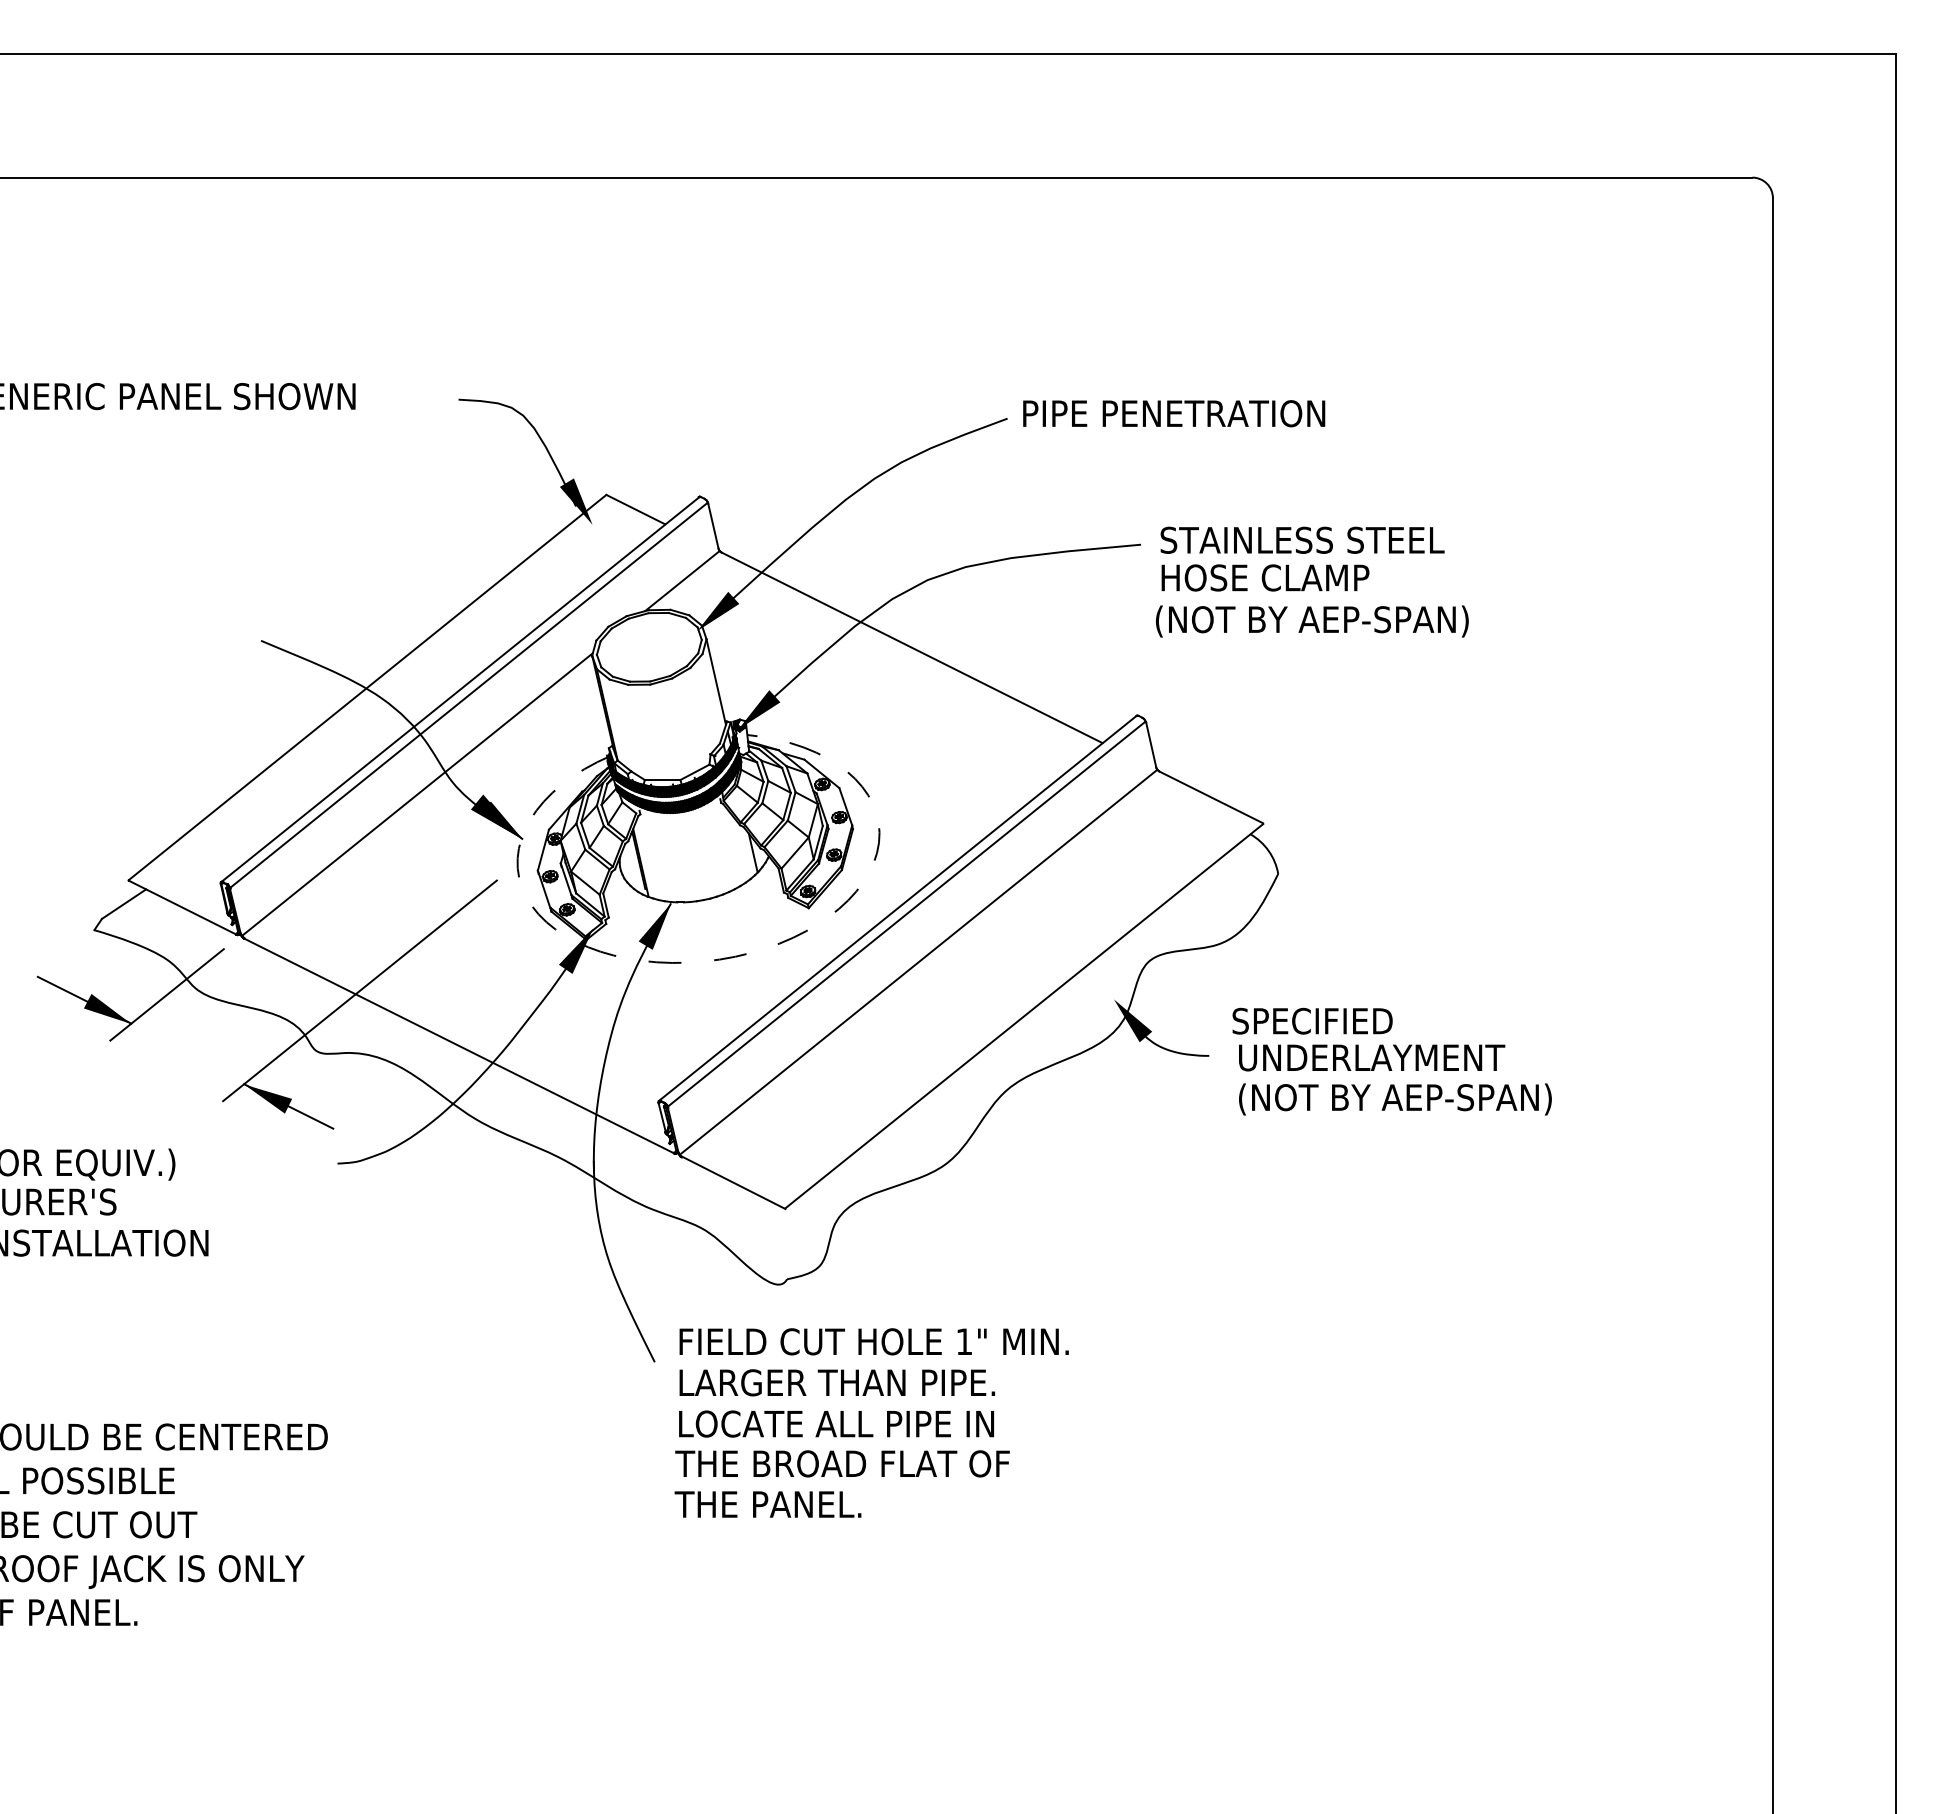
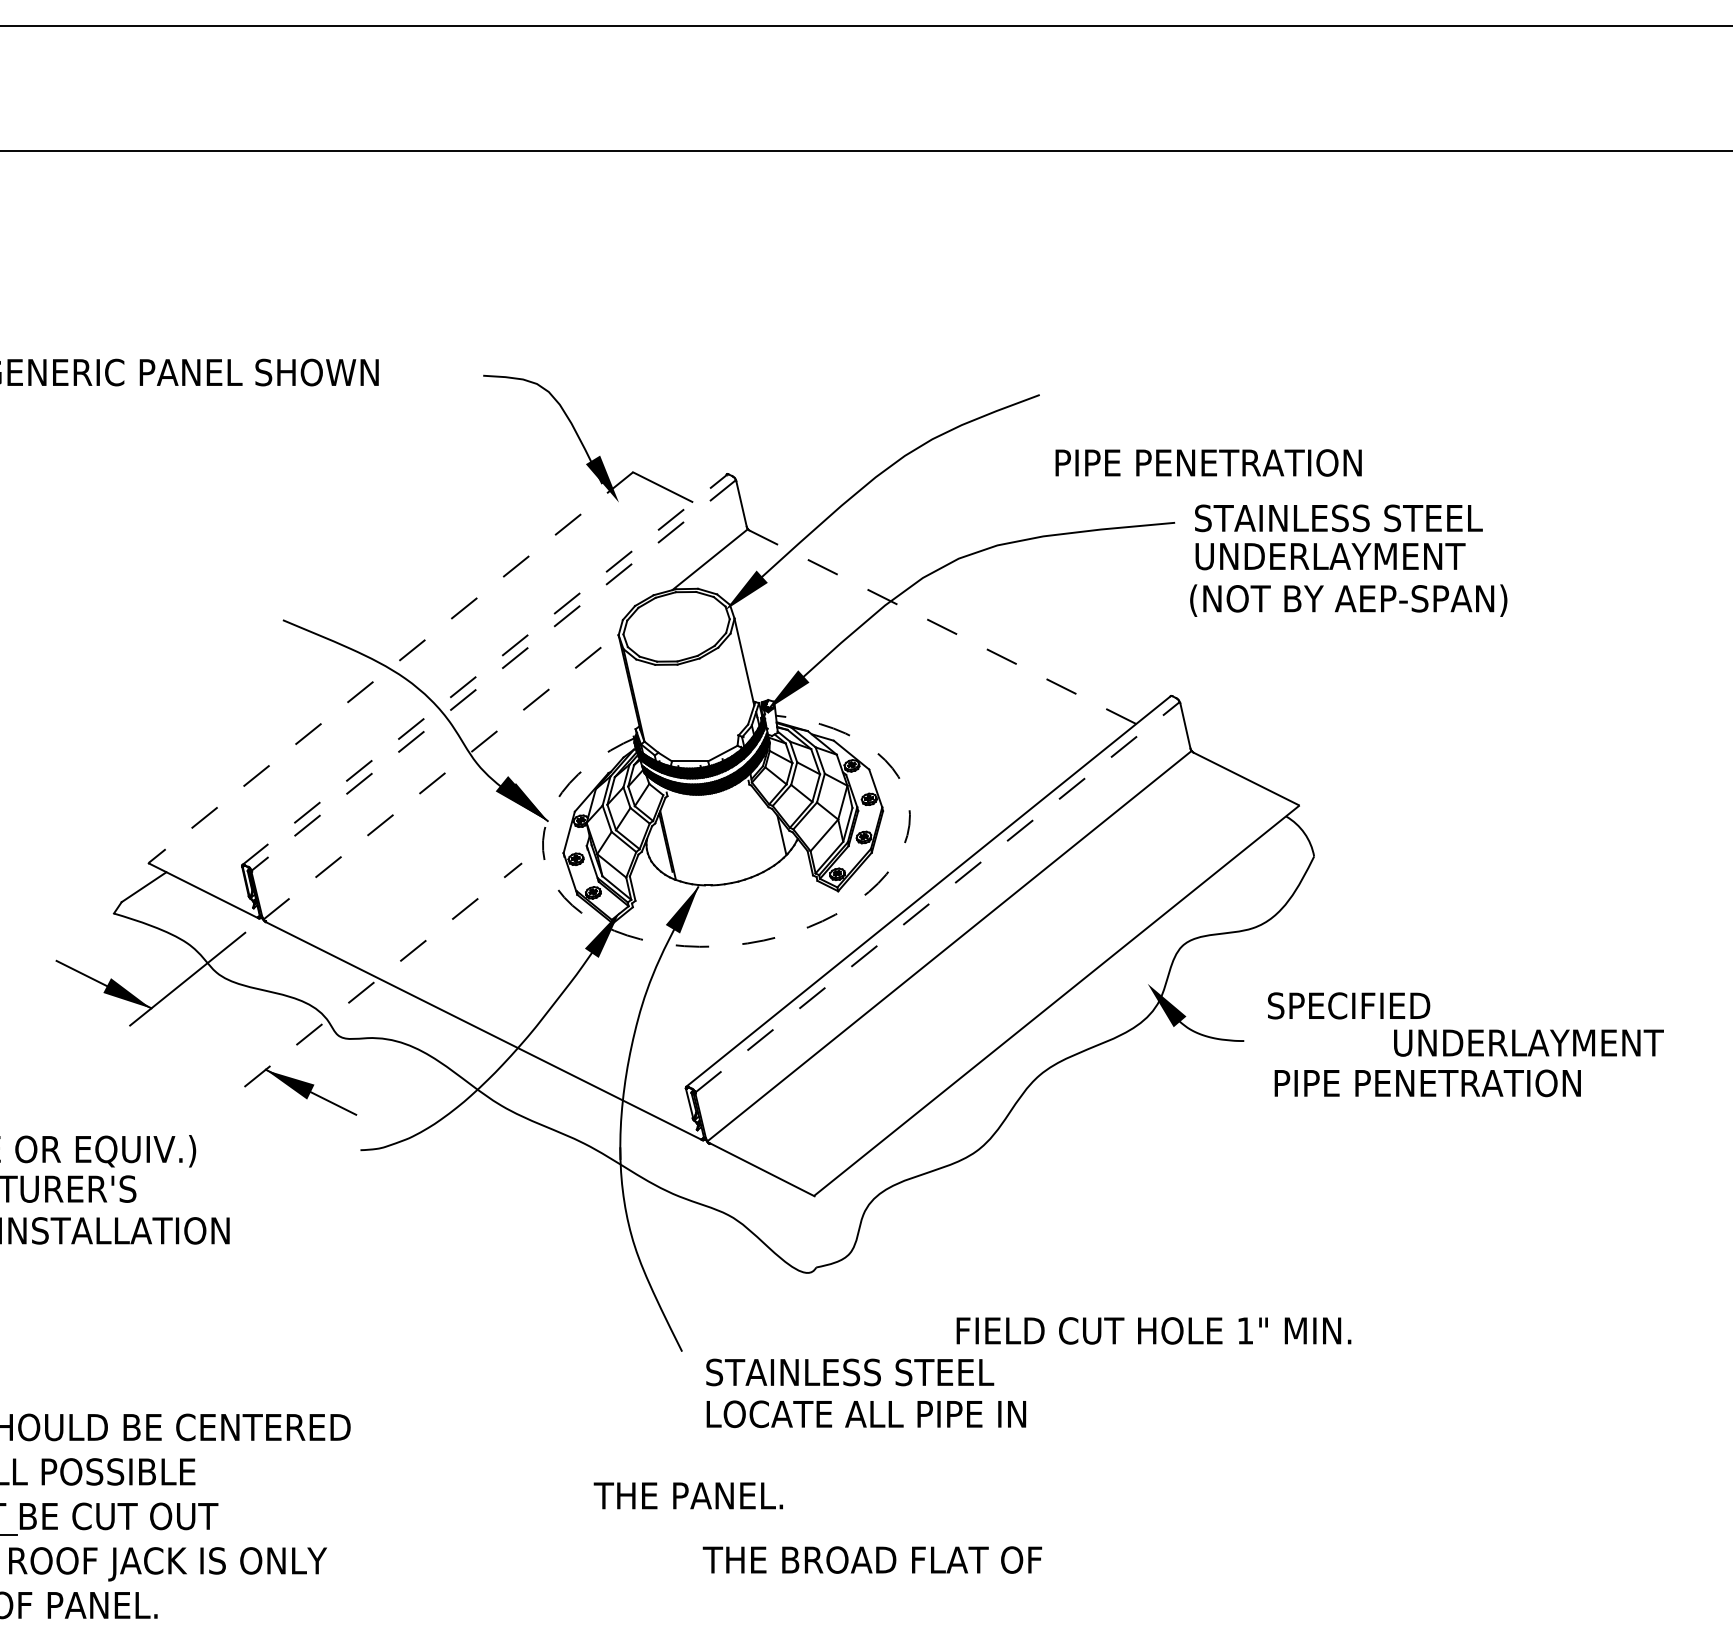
text: (1174, 413) -> (1209, 462), moved
text: (1294, 577) -> (1330, 556), HOSE CLAMP -> UNDERLAYMENT
line: (912, 647) -> (943, 627), solid -> dashed
line: (367, 687) -> (390, 667), solid -> dashed
line: (460, 689) -> (485, 669), solid -> dashed
line: (469, 695) -> (494, 675), solid -> dashed
line: (417, 794) -> (441, 776), solid -> dashed
line: (906, 914) -> (937, 897), solid -> dashed
line: (360, 990) -> (383, 974), solid -> dashed
text: (1372, 1057) -> (1529, 1042), moved
text: (1395, 1099) -> (1433, 1085), (NOT BY AEP-SPAN) -> PIPE PENETRATION
text: (873, 1341) -> (1153, 1330), moved
text: (836, 1382) -> (866, 1372), LARGER THAN PIPE. -> STAINLESS STEEL
text: (842, 1463) -> (872, 1559), moved
text: (767, 1504) -> (687, 1495), moved

